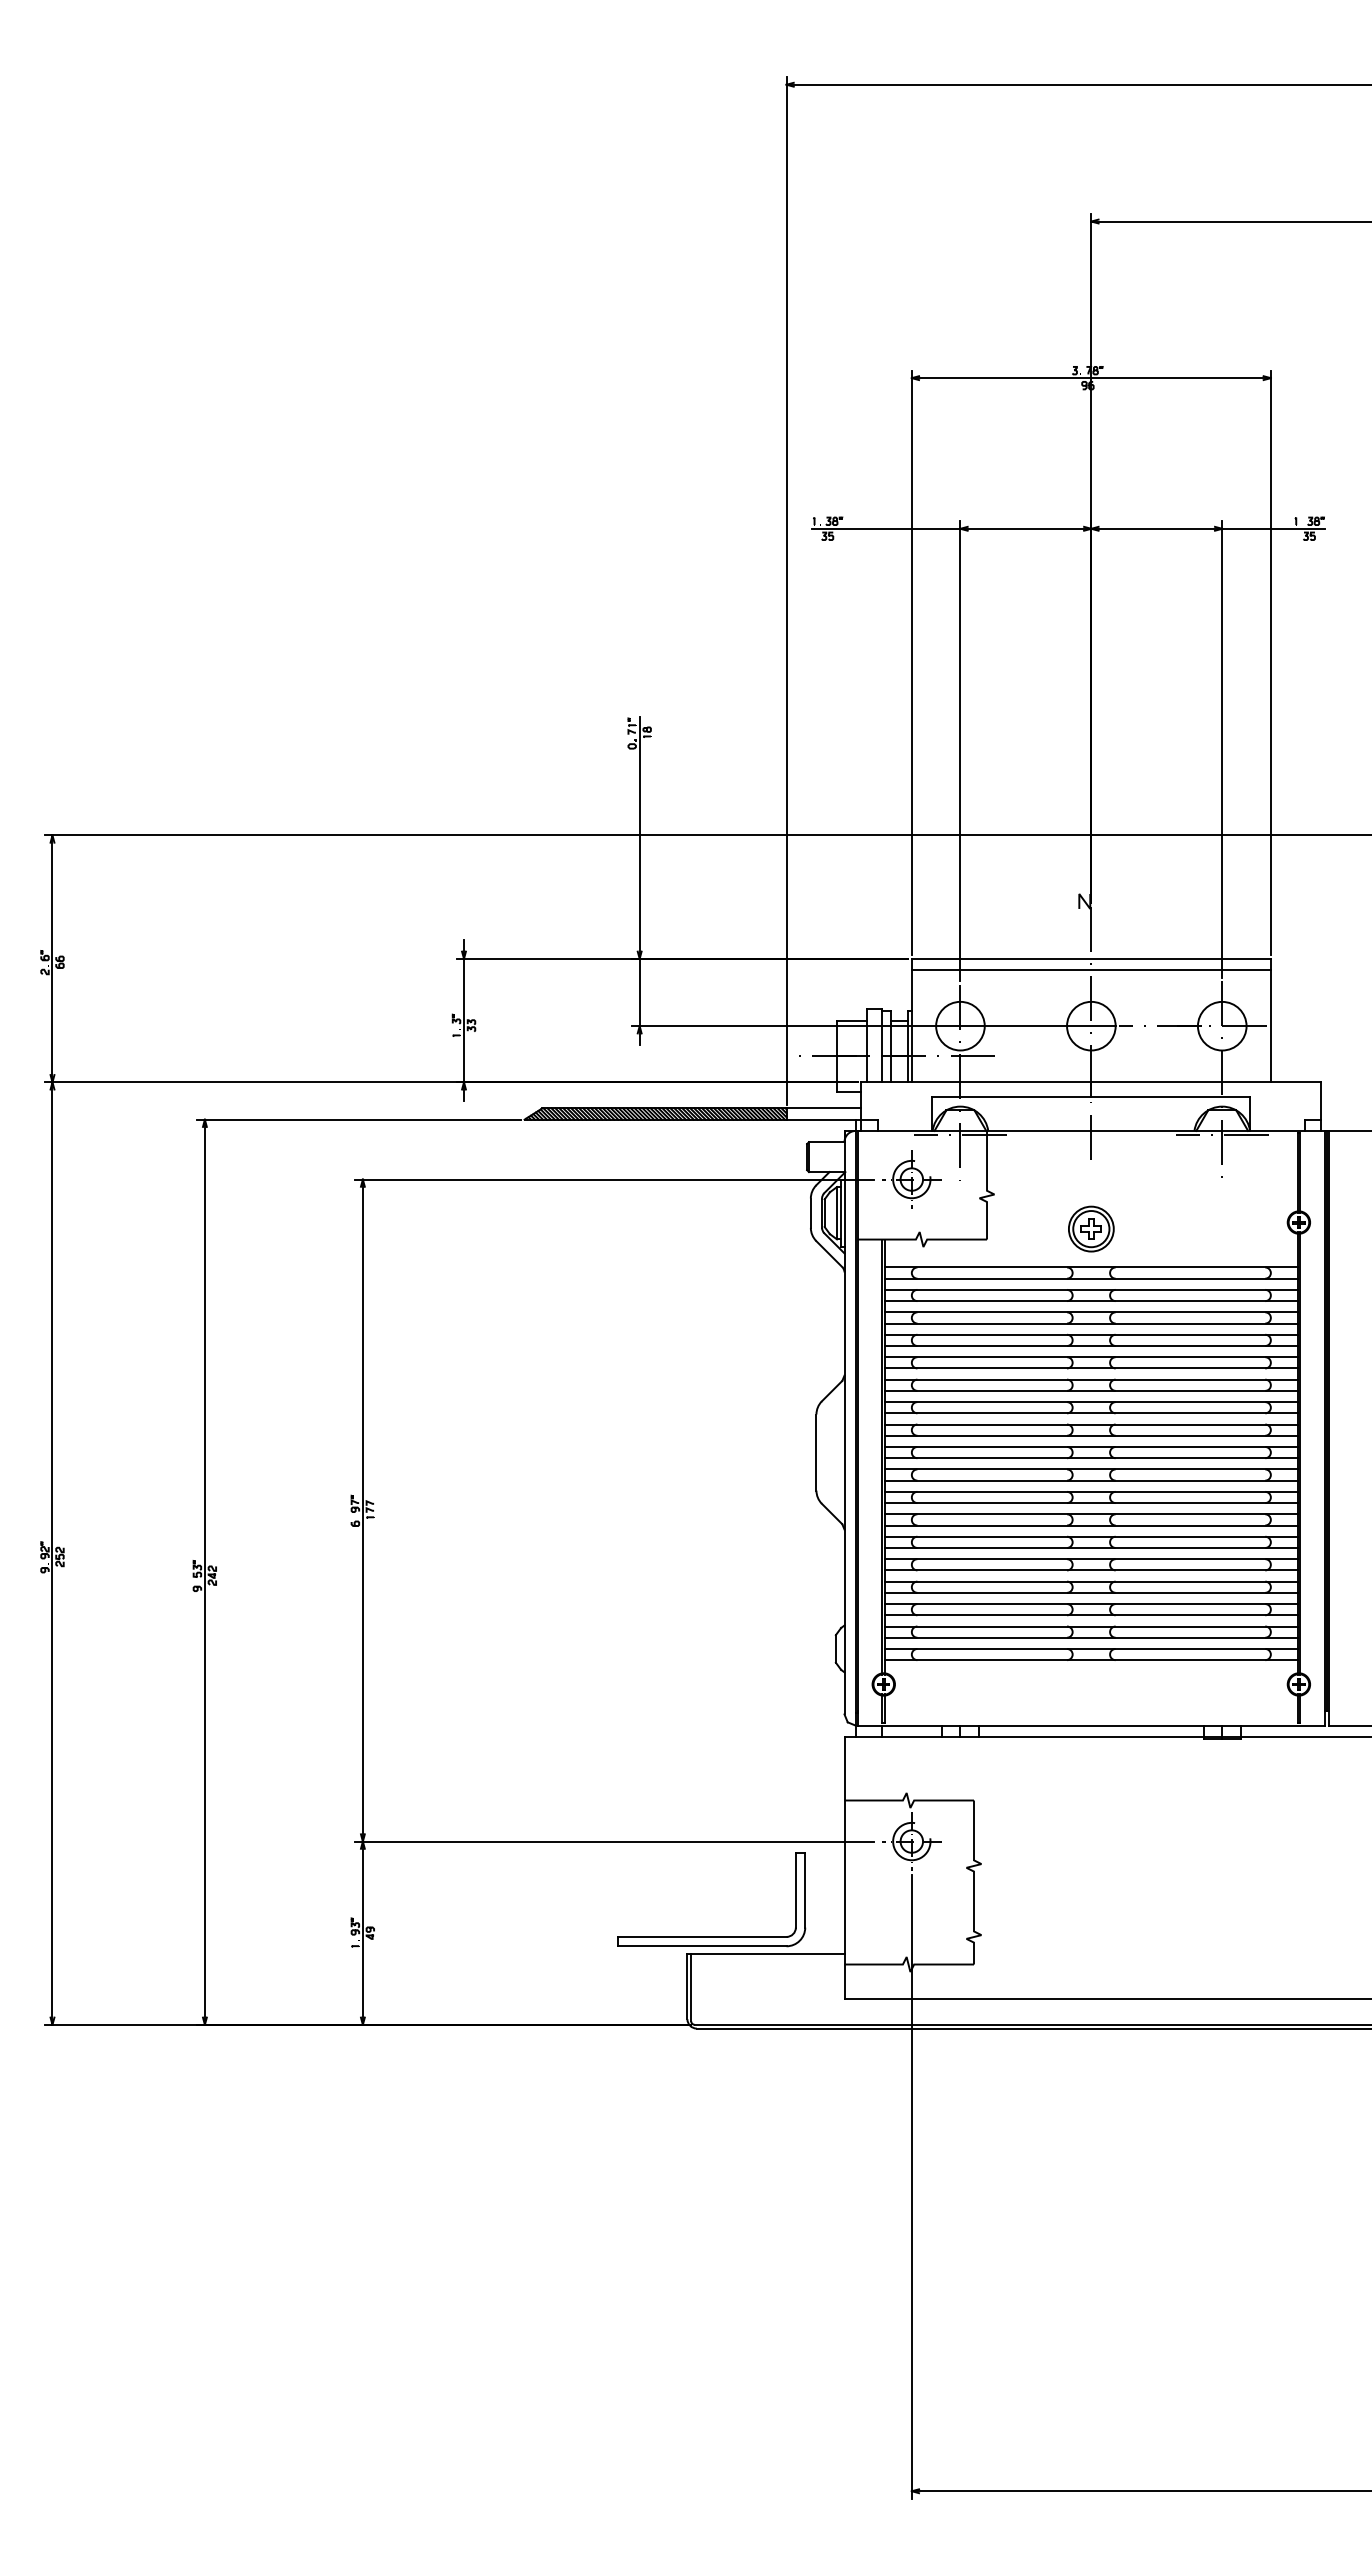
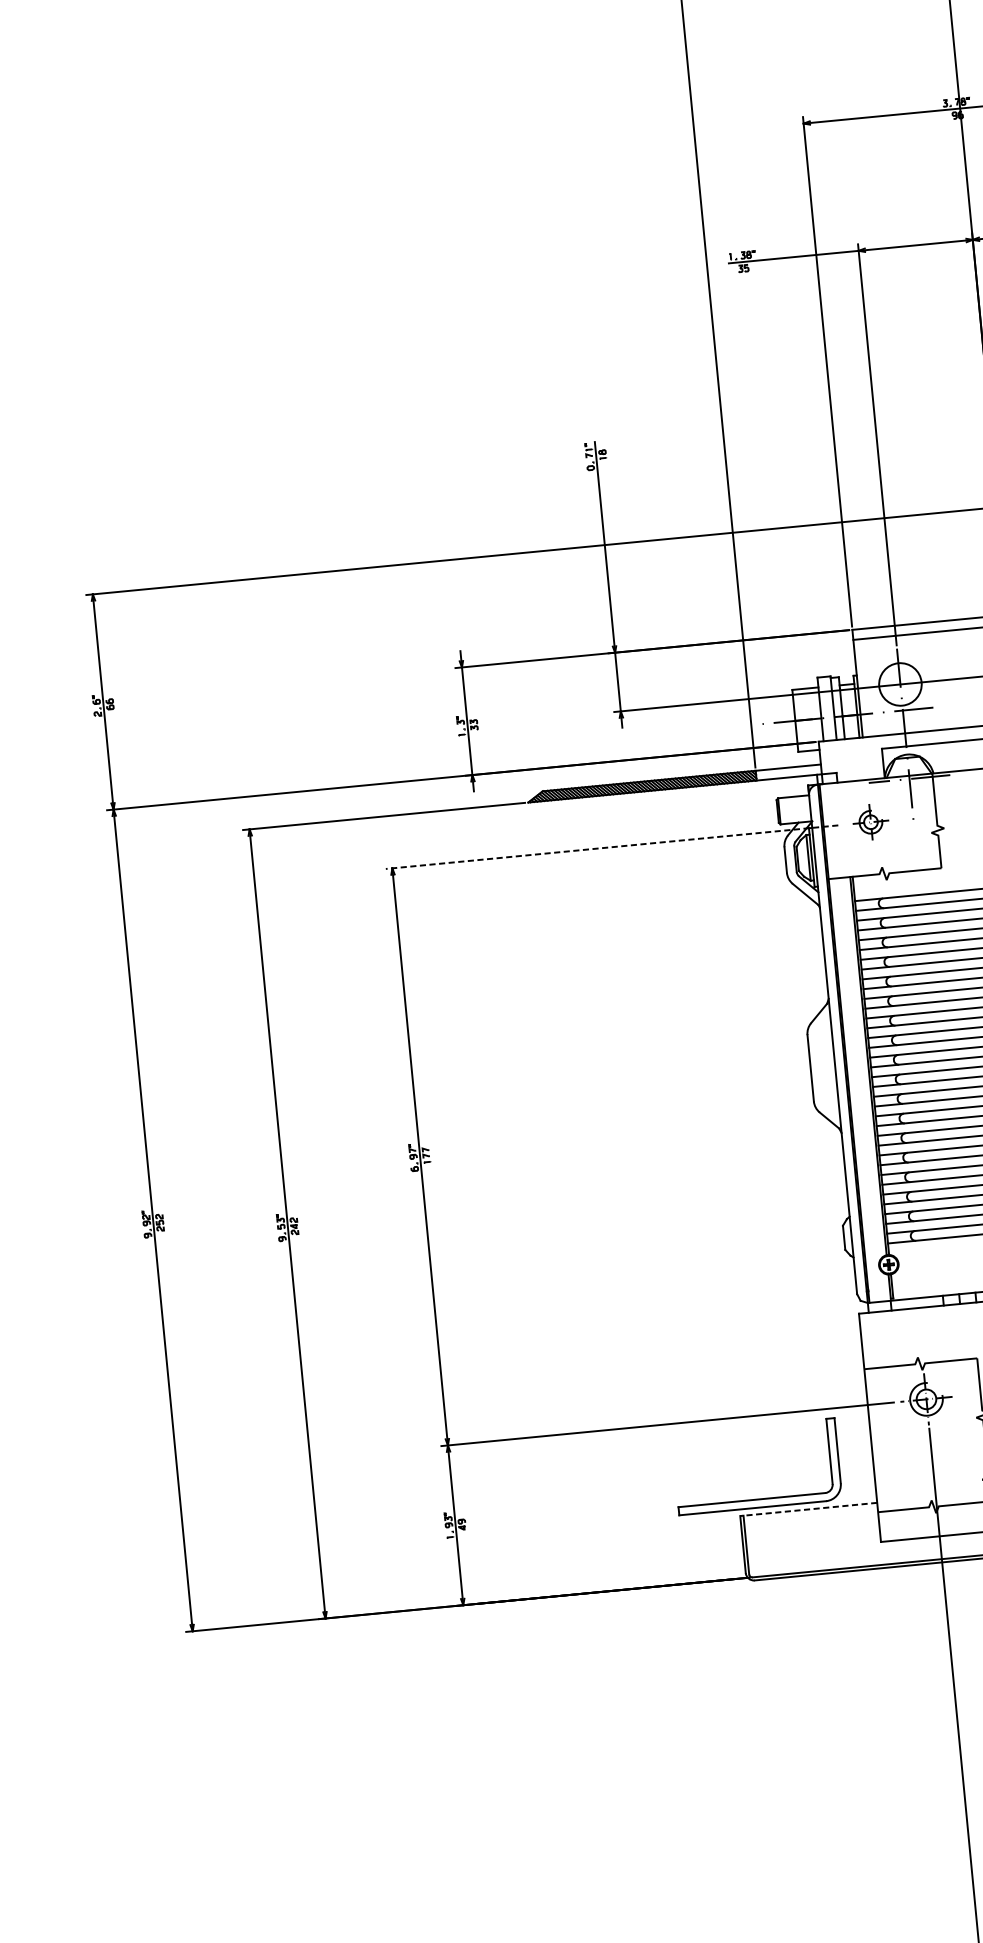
line: (614, 1179) -> (611, 847), solid -> dashed
part: (911, 1179) -> (870, 822), size x0.7
line: (765, 1953) -> (808, 1509), solid -> dashed

